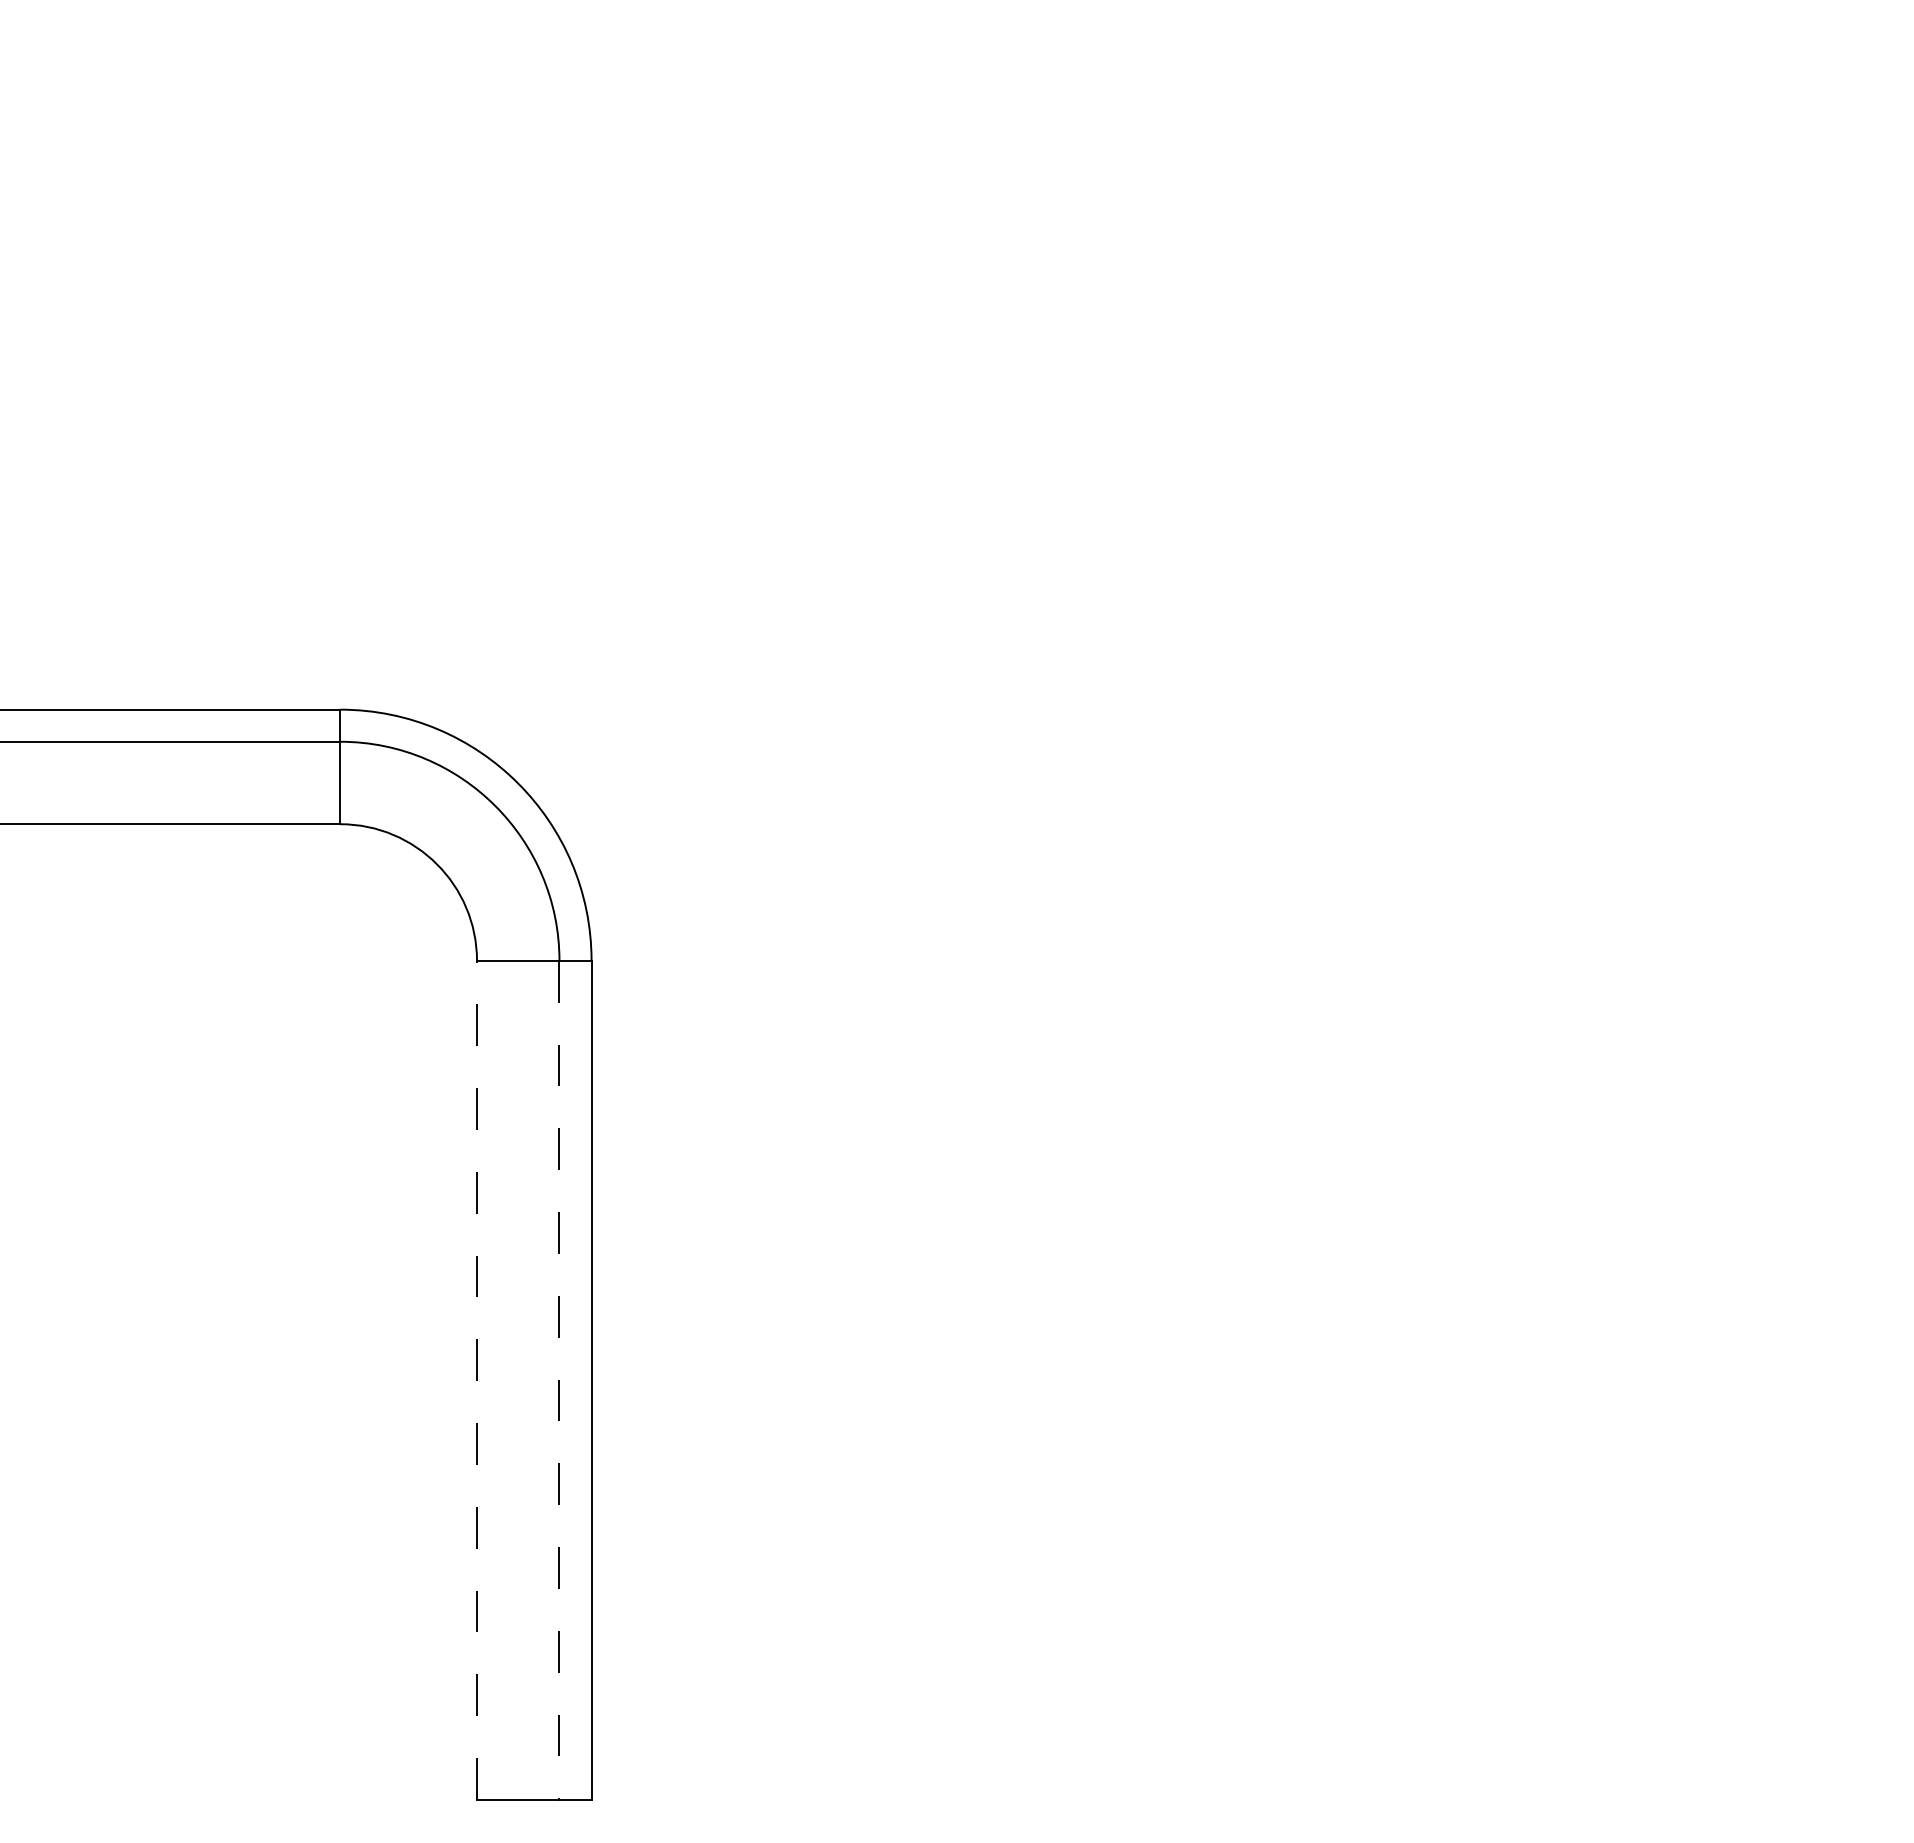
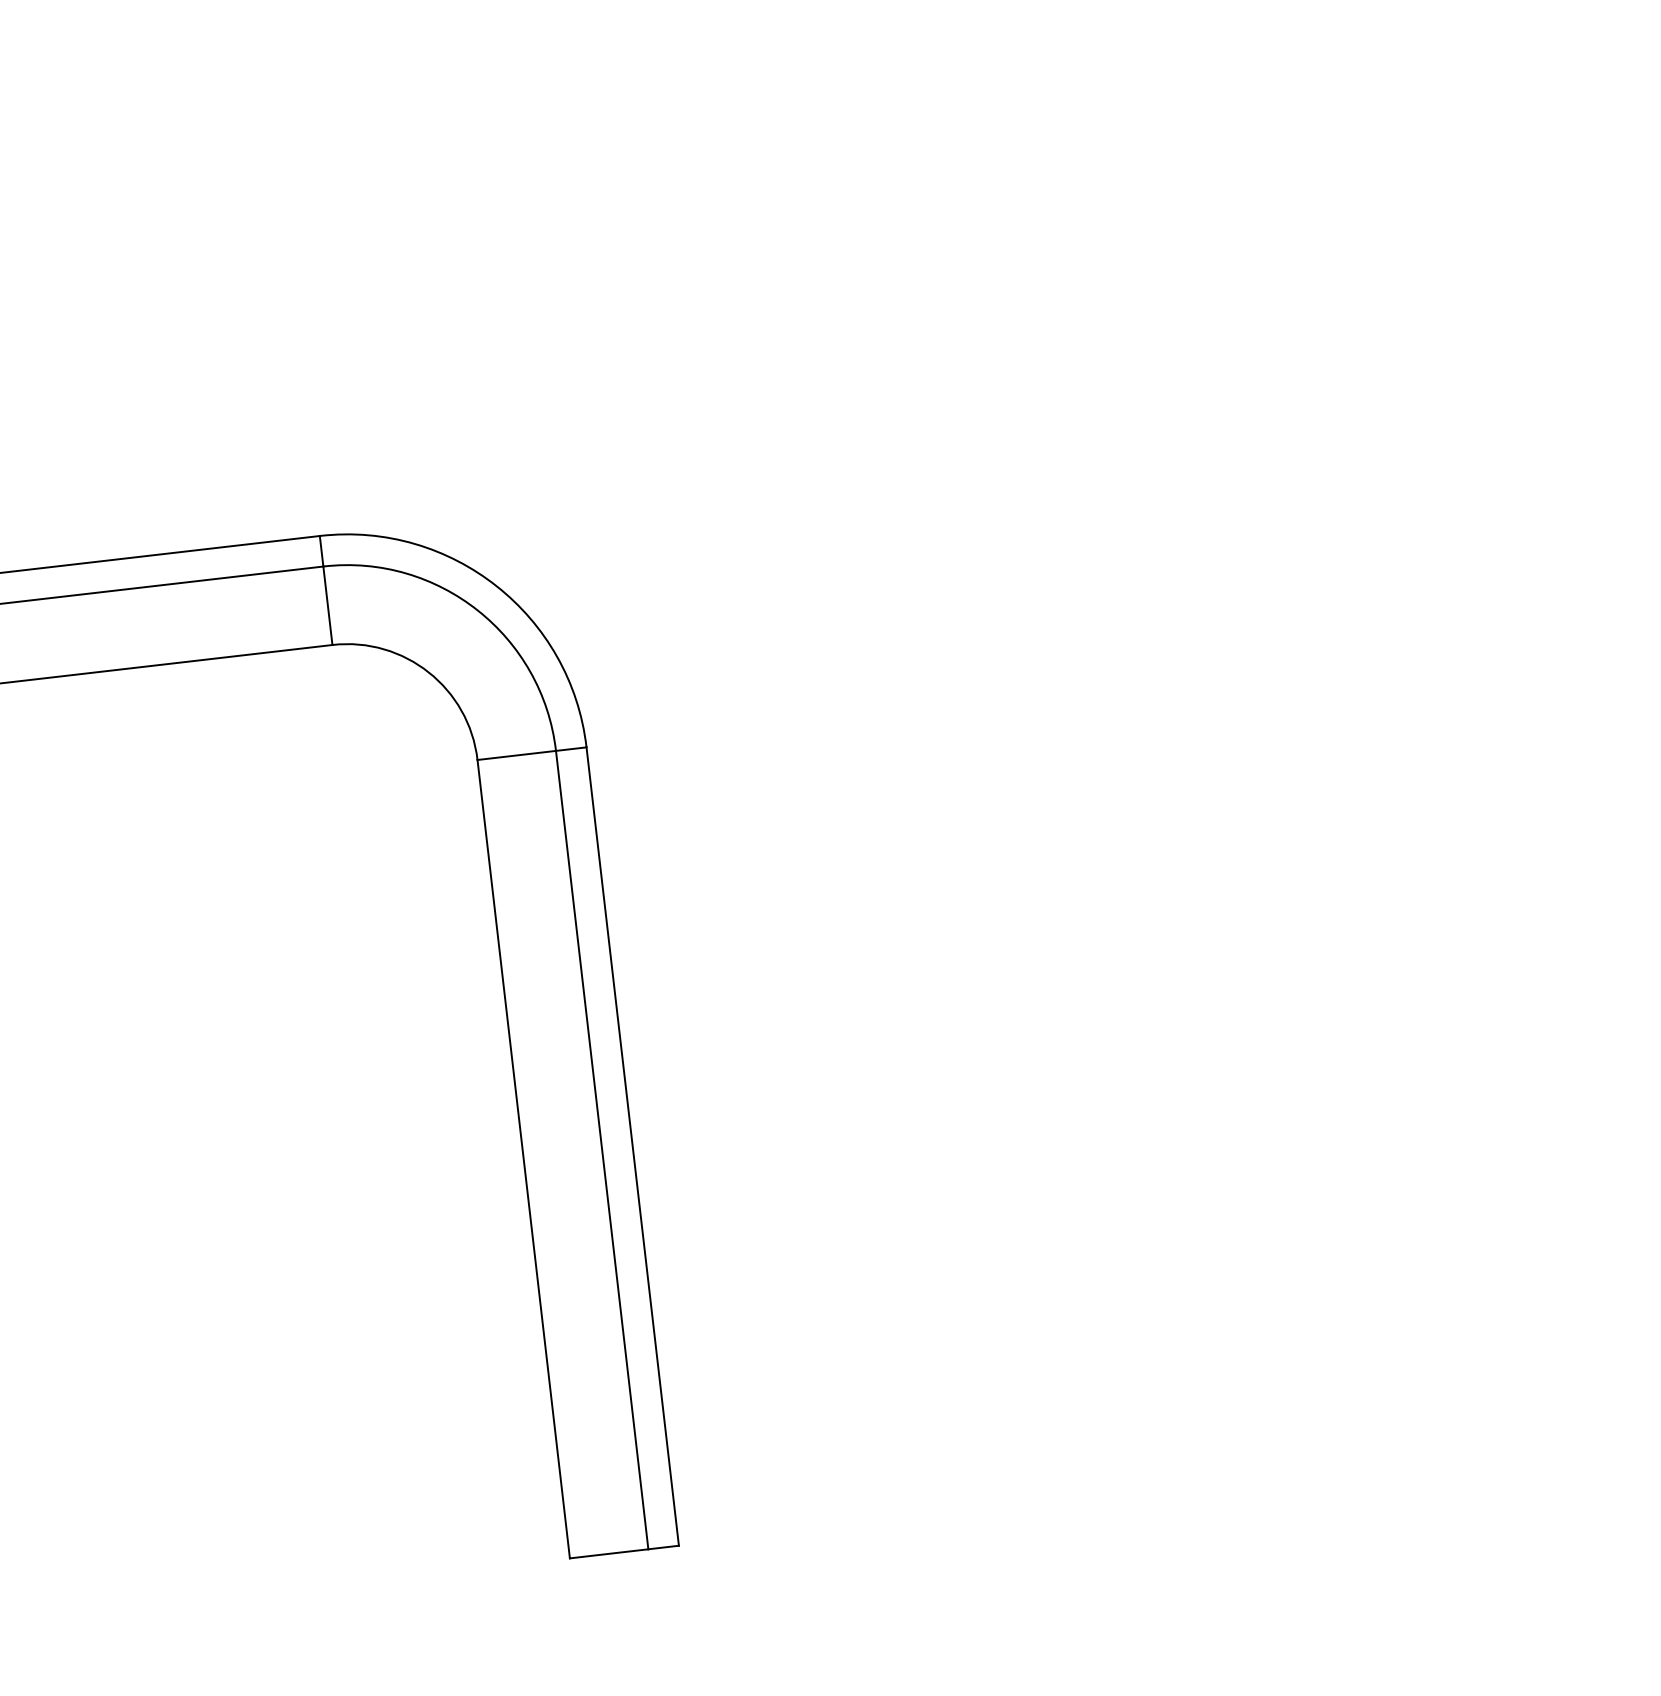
line: (477, 1380) -> (524, 1159), dashed -> solid
line: (559, 1380) -> (602, 1150), dashed -> solid

